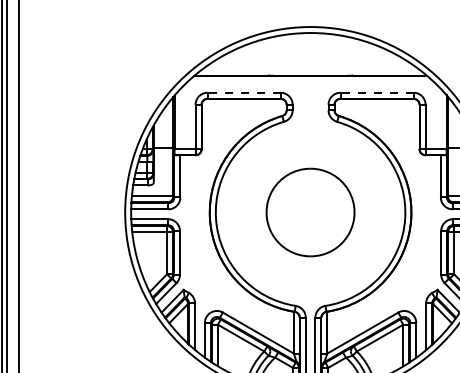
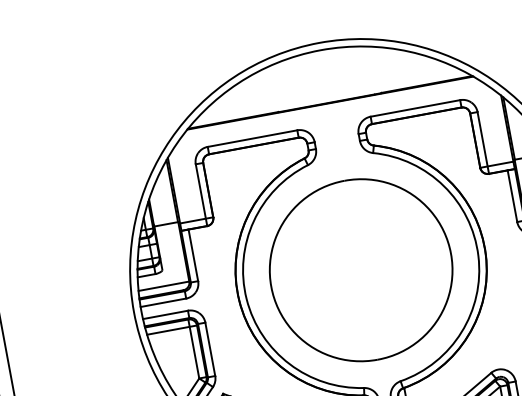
line: (244, 92) -> (252, 138), dashed -> solid
line: (377, 92) -> (415, 107), dashed -> solid
part: (310, 212) -> (361, 270), size x1.67

